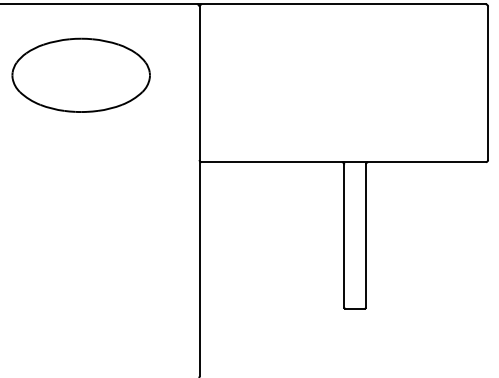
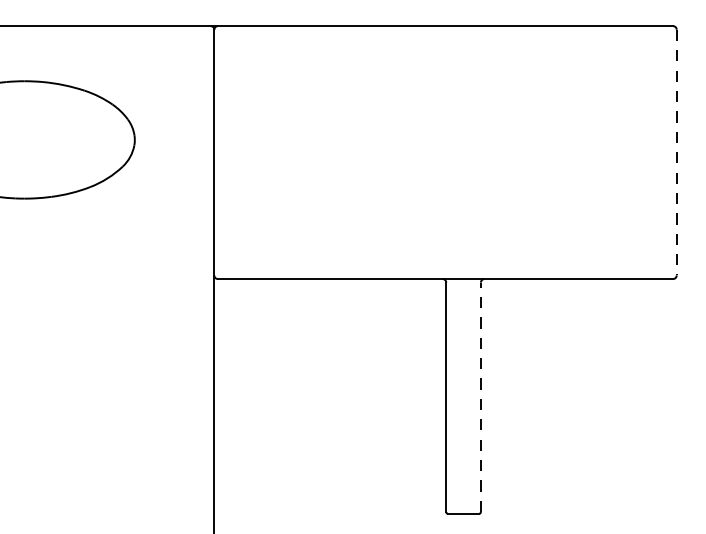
line: (488, 83) -> (677, 152), solid -> dashed
line: (365, 236) -> (480, 398), solid -> dashed

